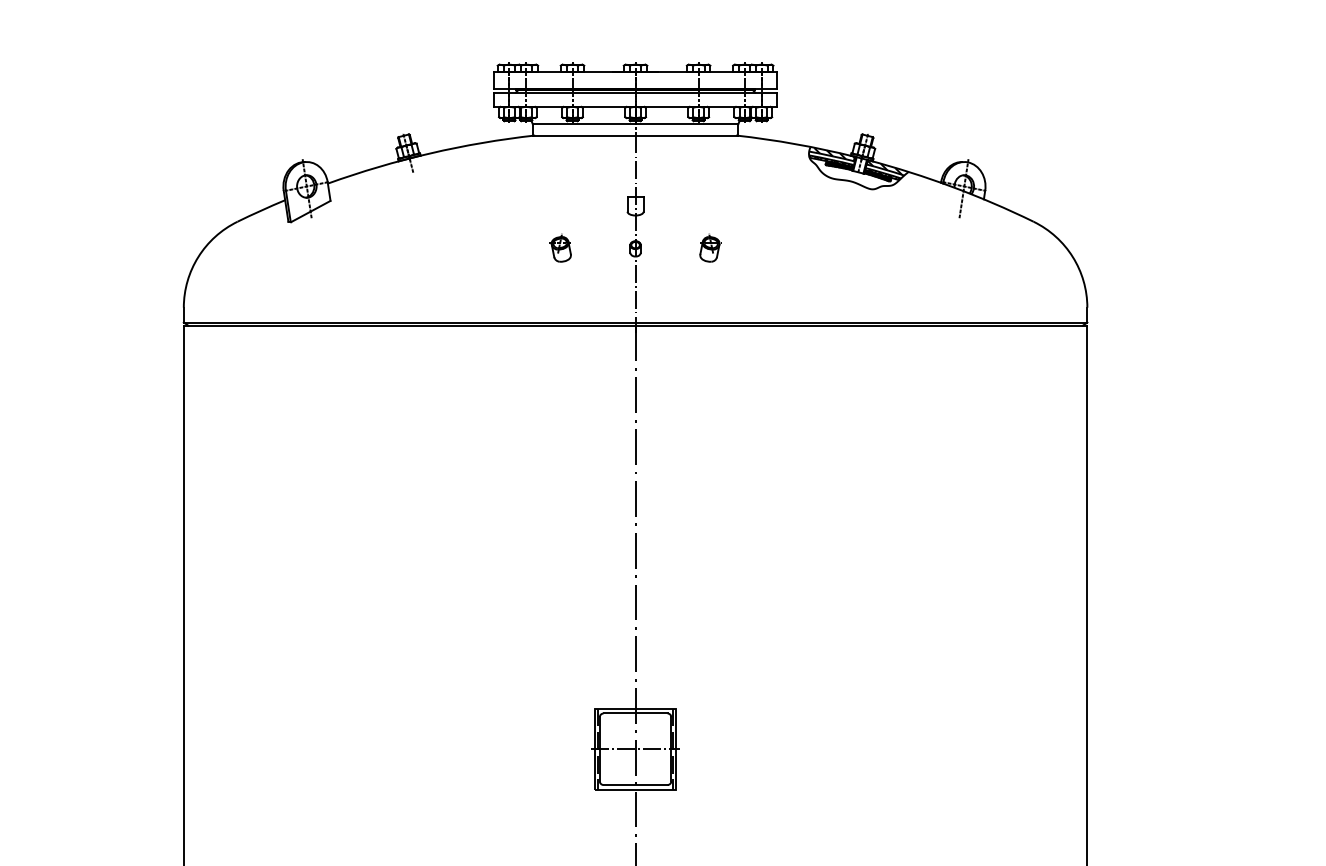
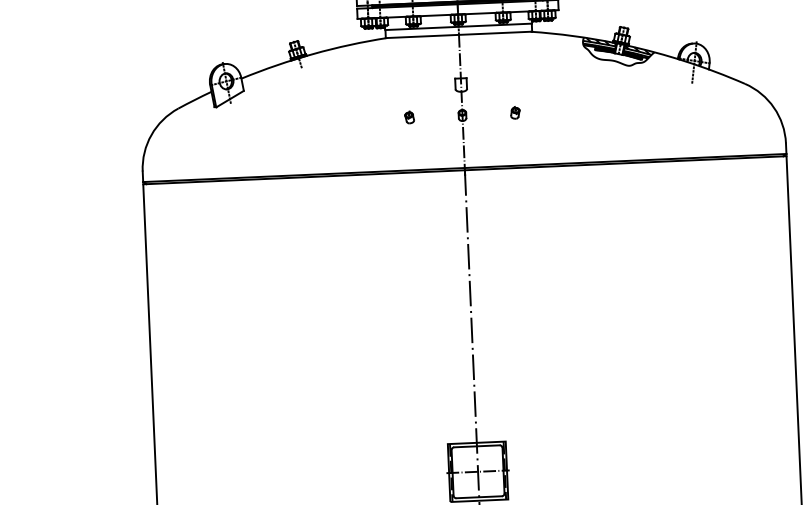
part: (561, 247) -> (409, 116), size x0.62
part: (709, 247) -> (515, 112), size x0.62

